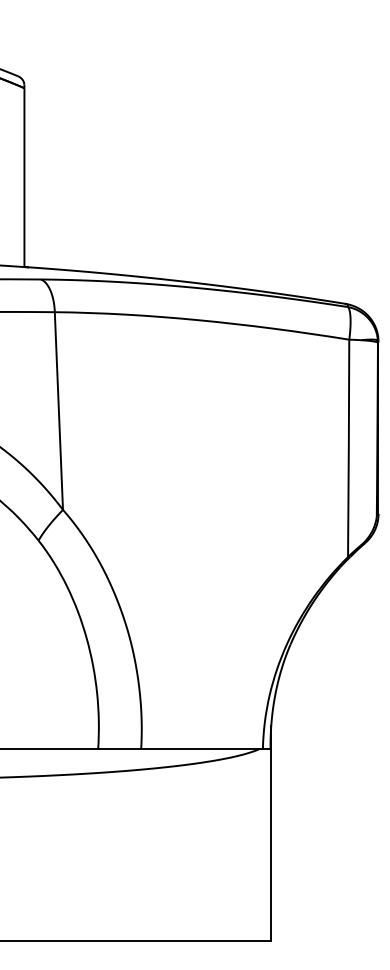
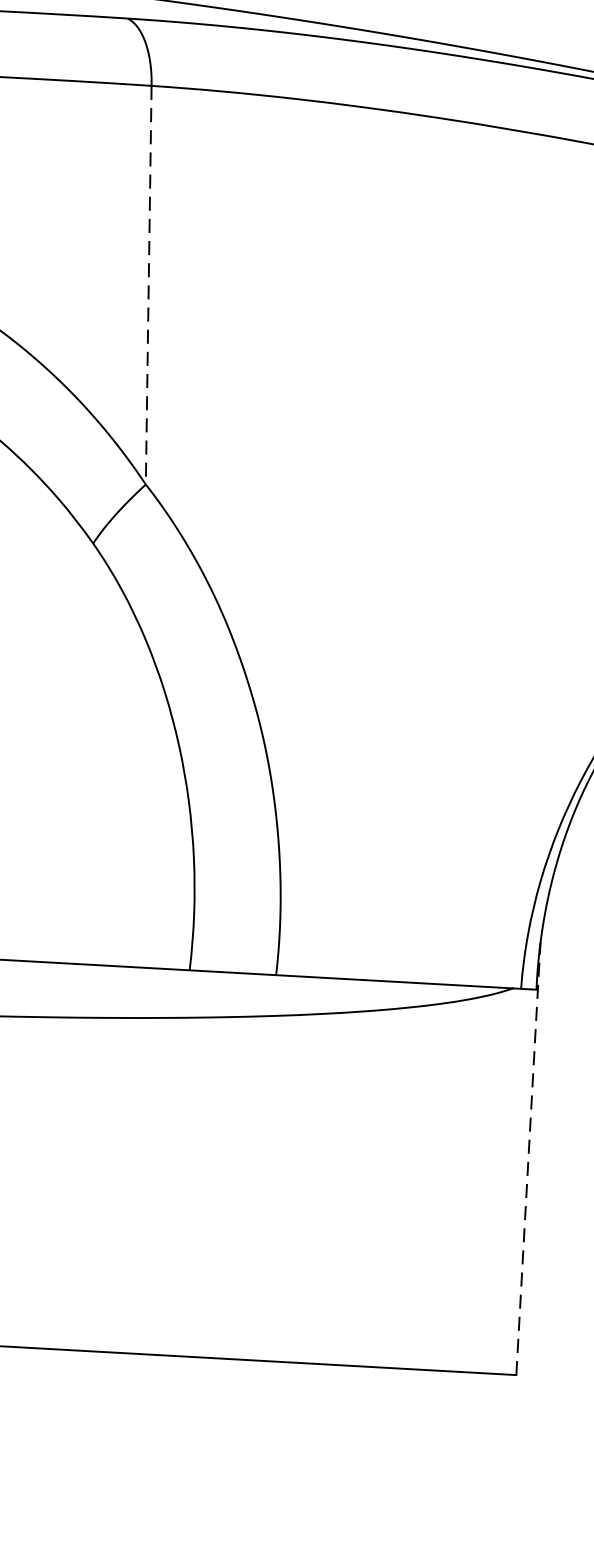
line: (58, 411) -> (147, 286), solid -> dashed
line: (271, 832) -> (529, 1157), solid -> dashed

